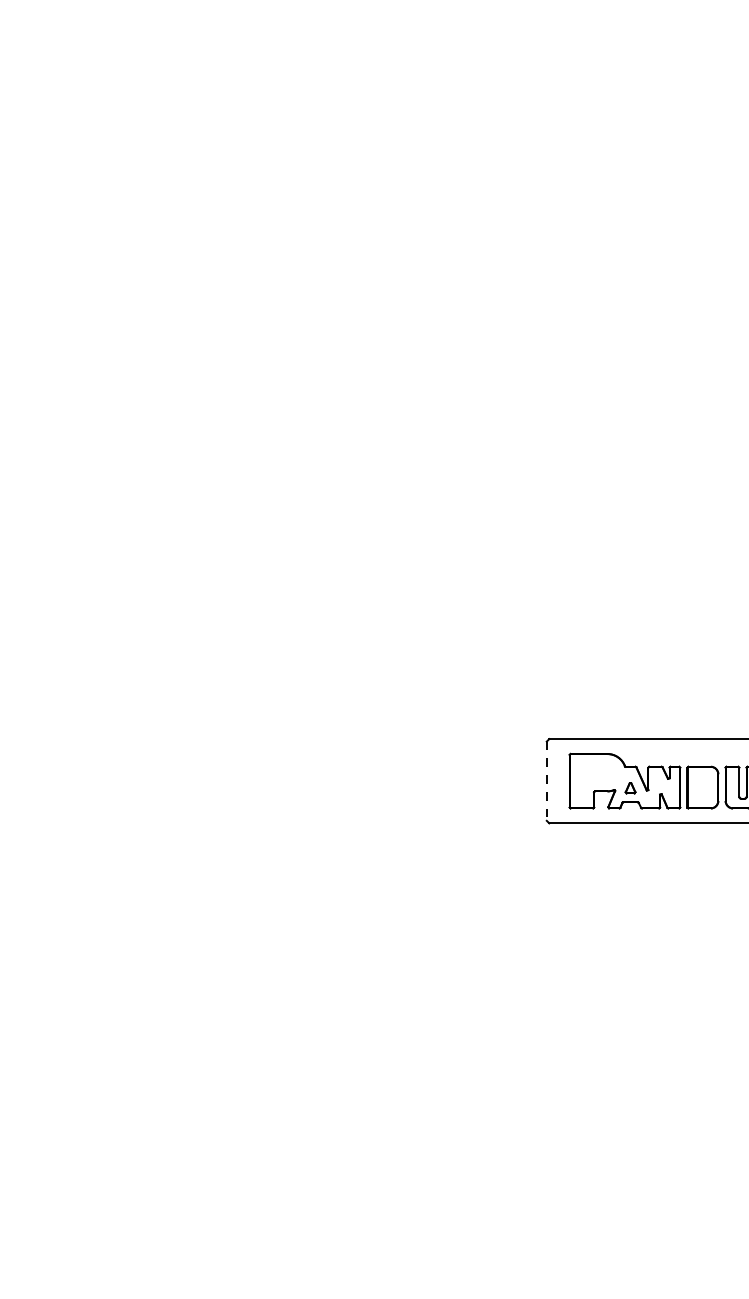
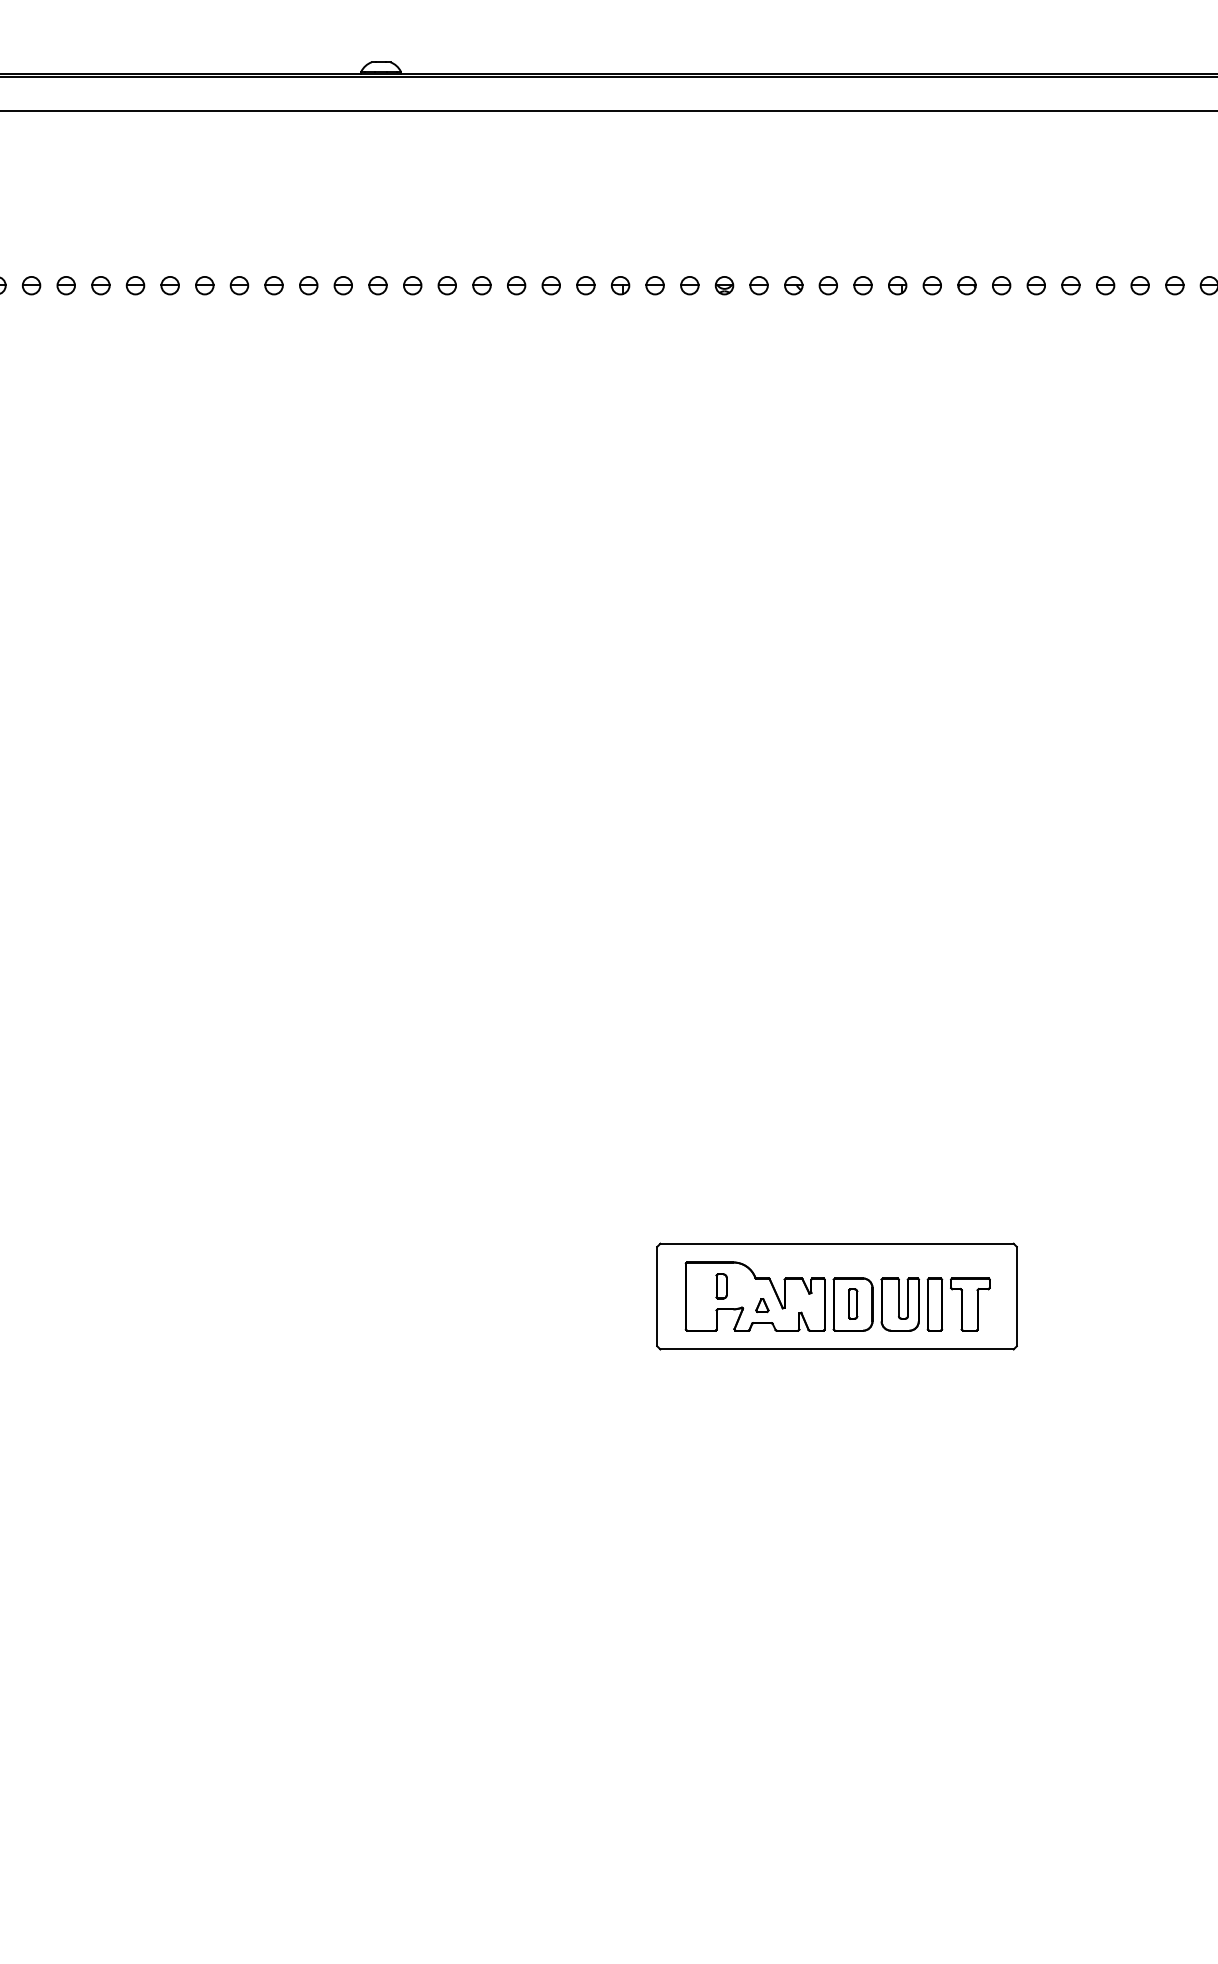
part: (597, 773) -> (721, 1286), added
line: (546, 781) -> (657, 1296), dashed -> solid
part: (703, 786) -> (853, 1303), added

